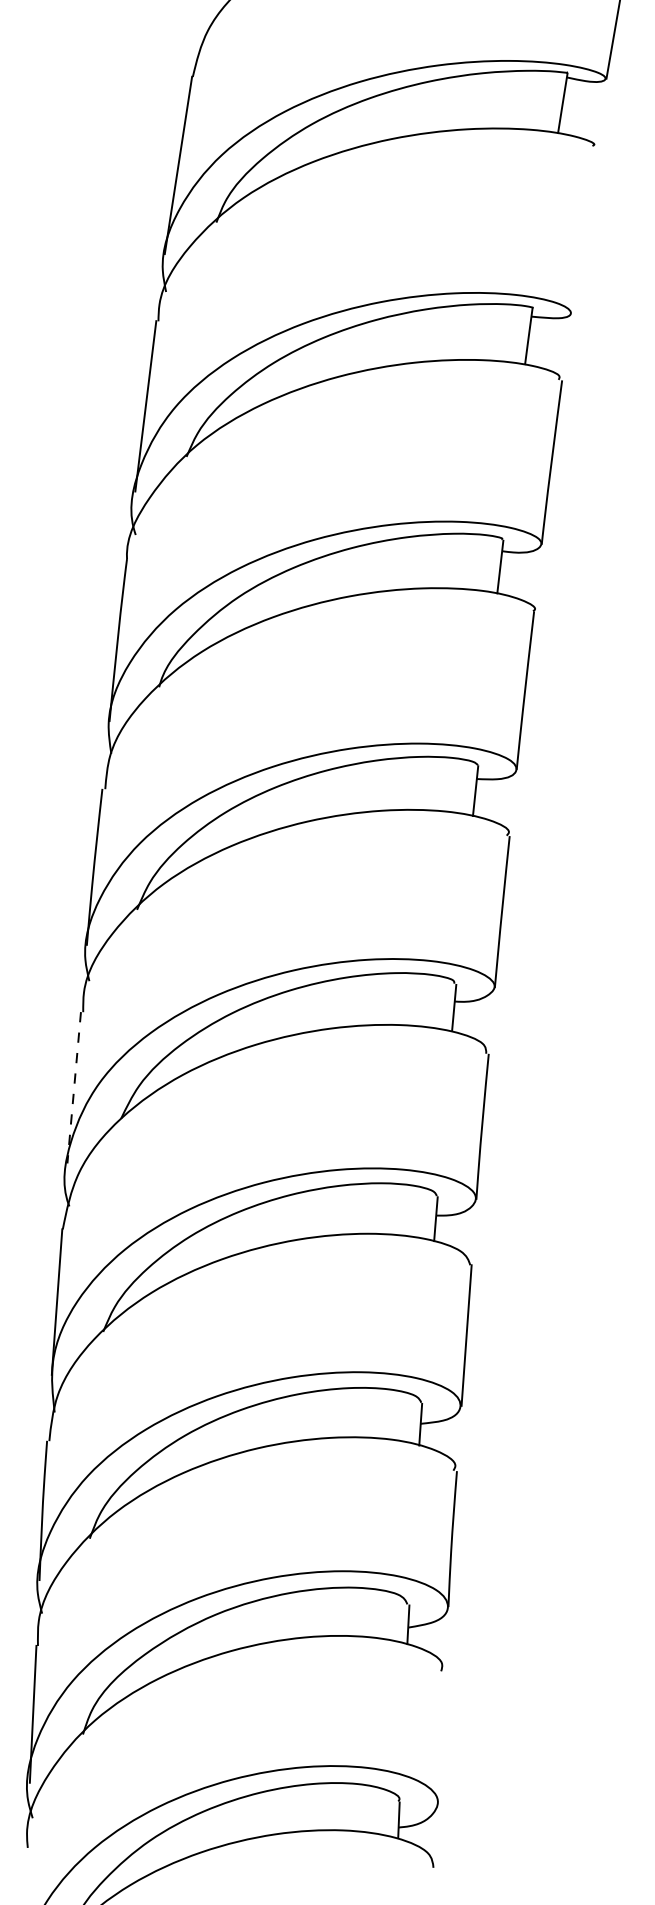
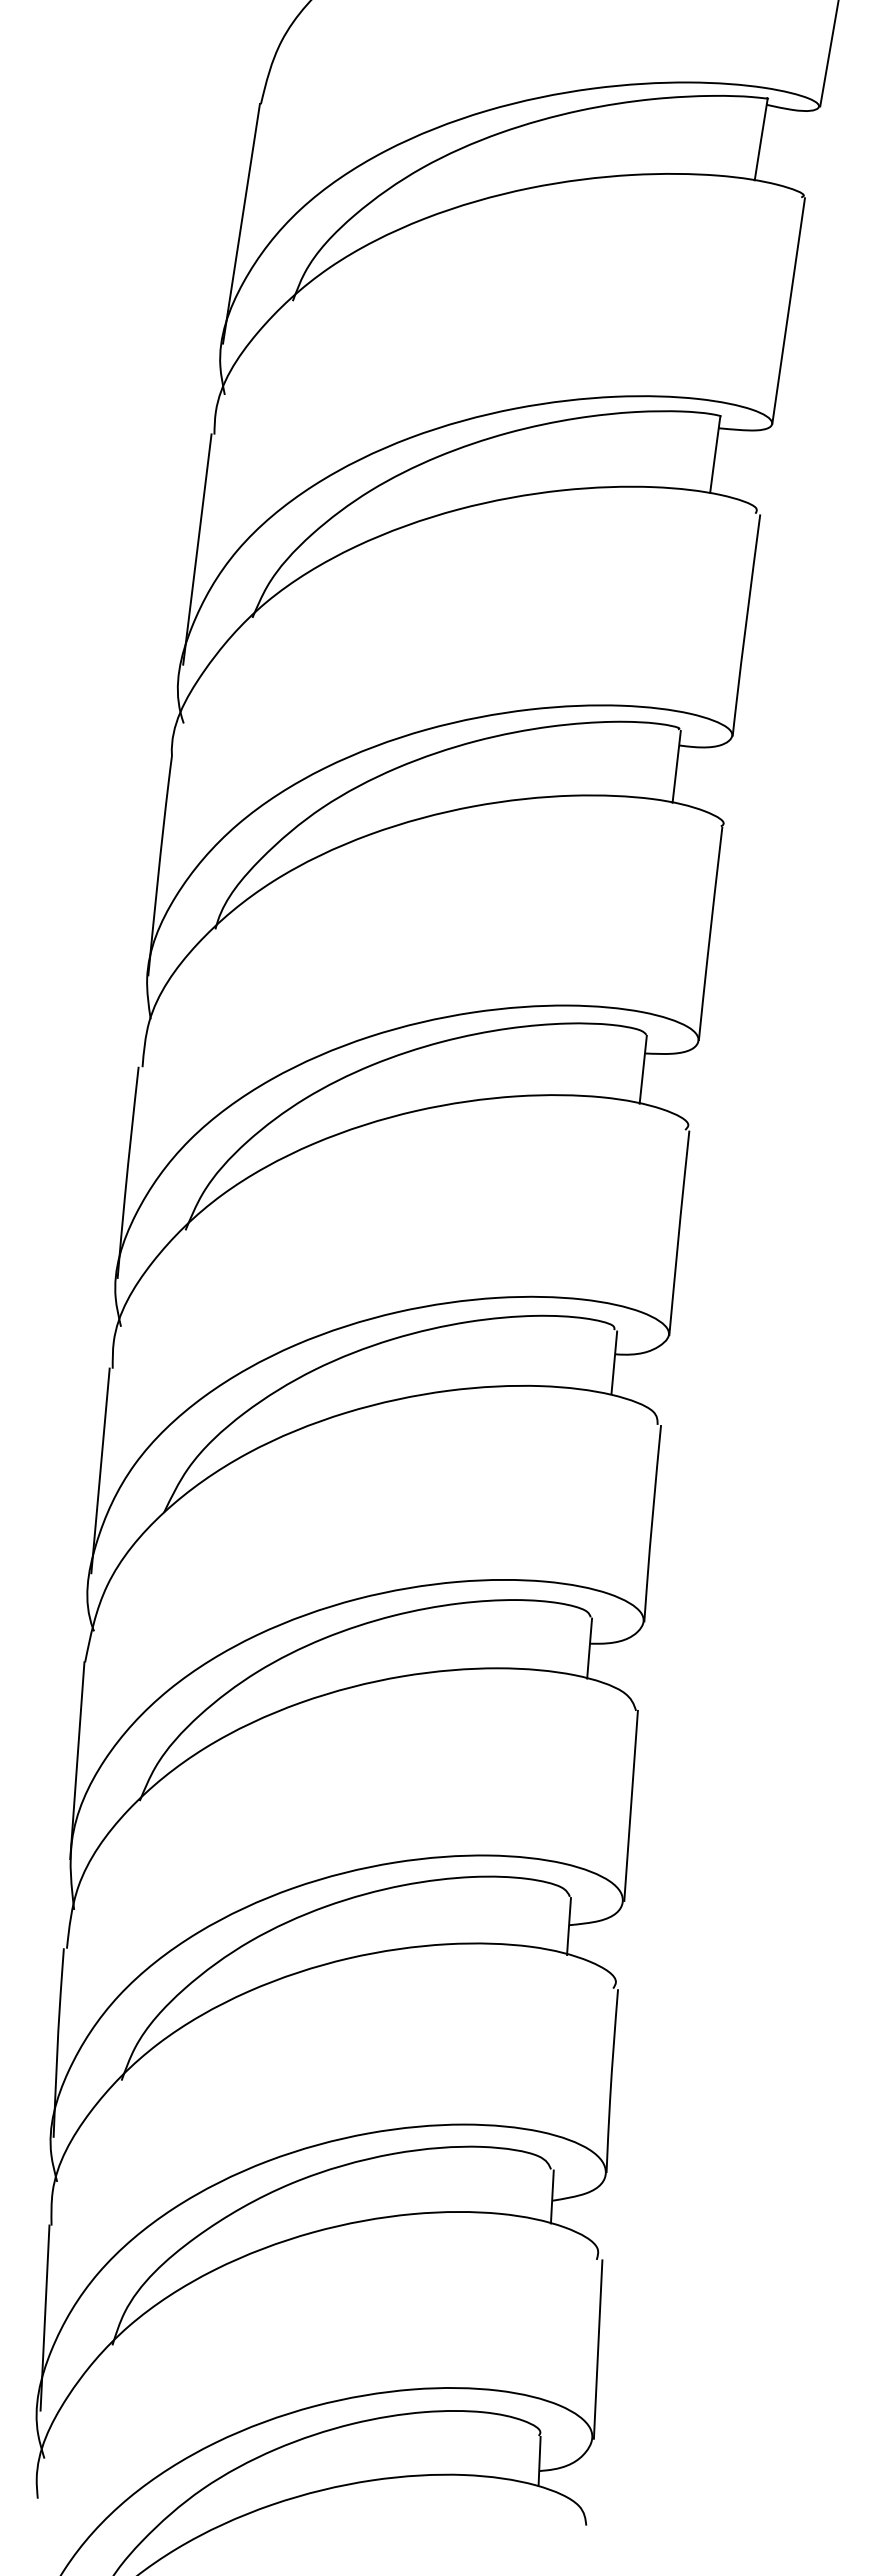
line: (583, 229) -> (788, 310), added
line: (74, 1087) -> (100, 1470), dashed -> solid
line: (441, 1737) -> (597, 2349), added

